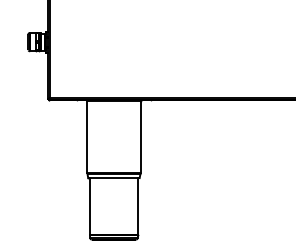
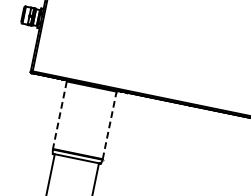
line: (87, 137) -> (59, 115), solid -> dashed
line: (140, 137) -> (109, 125), solid -> dashed

